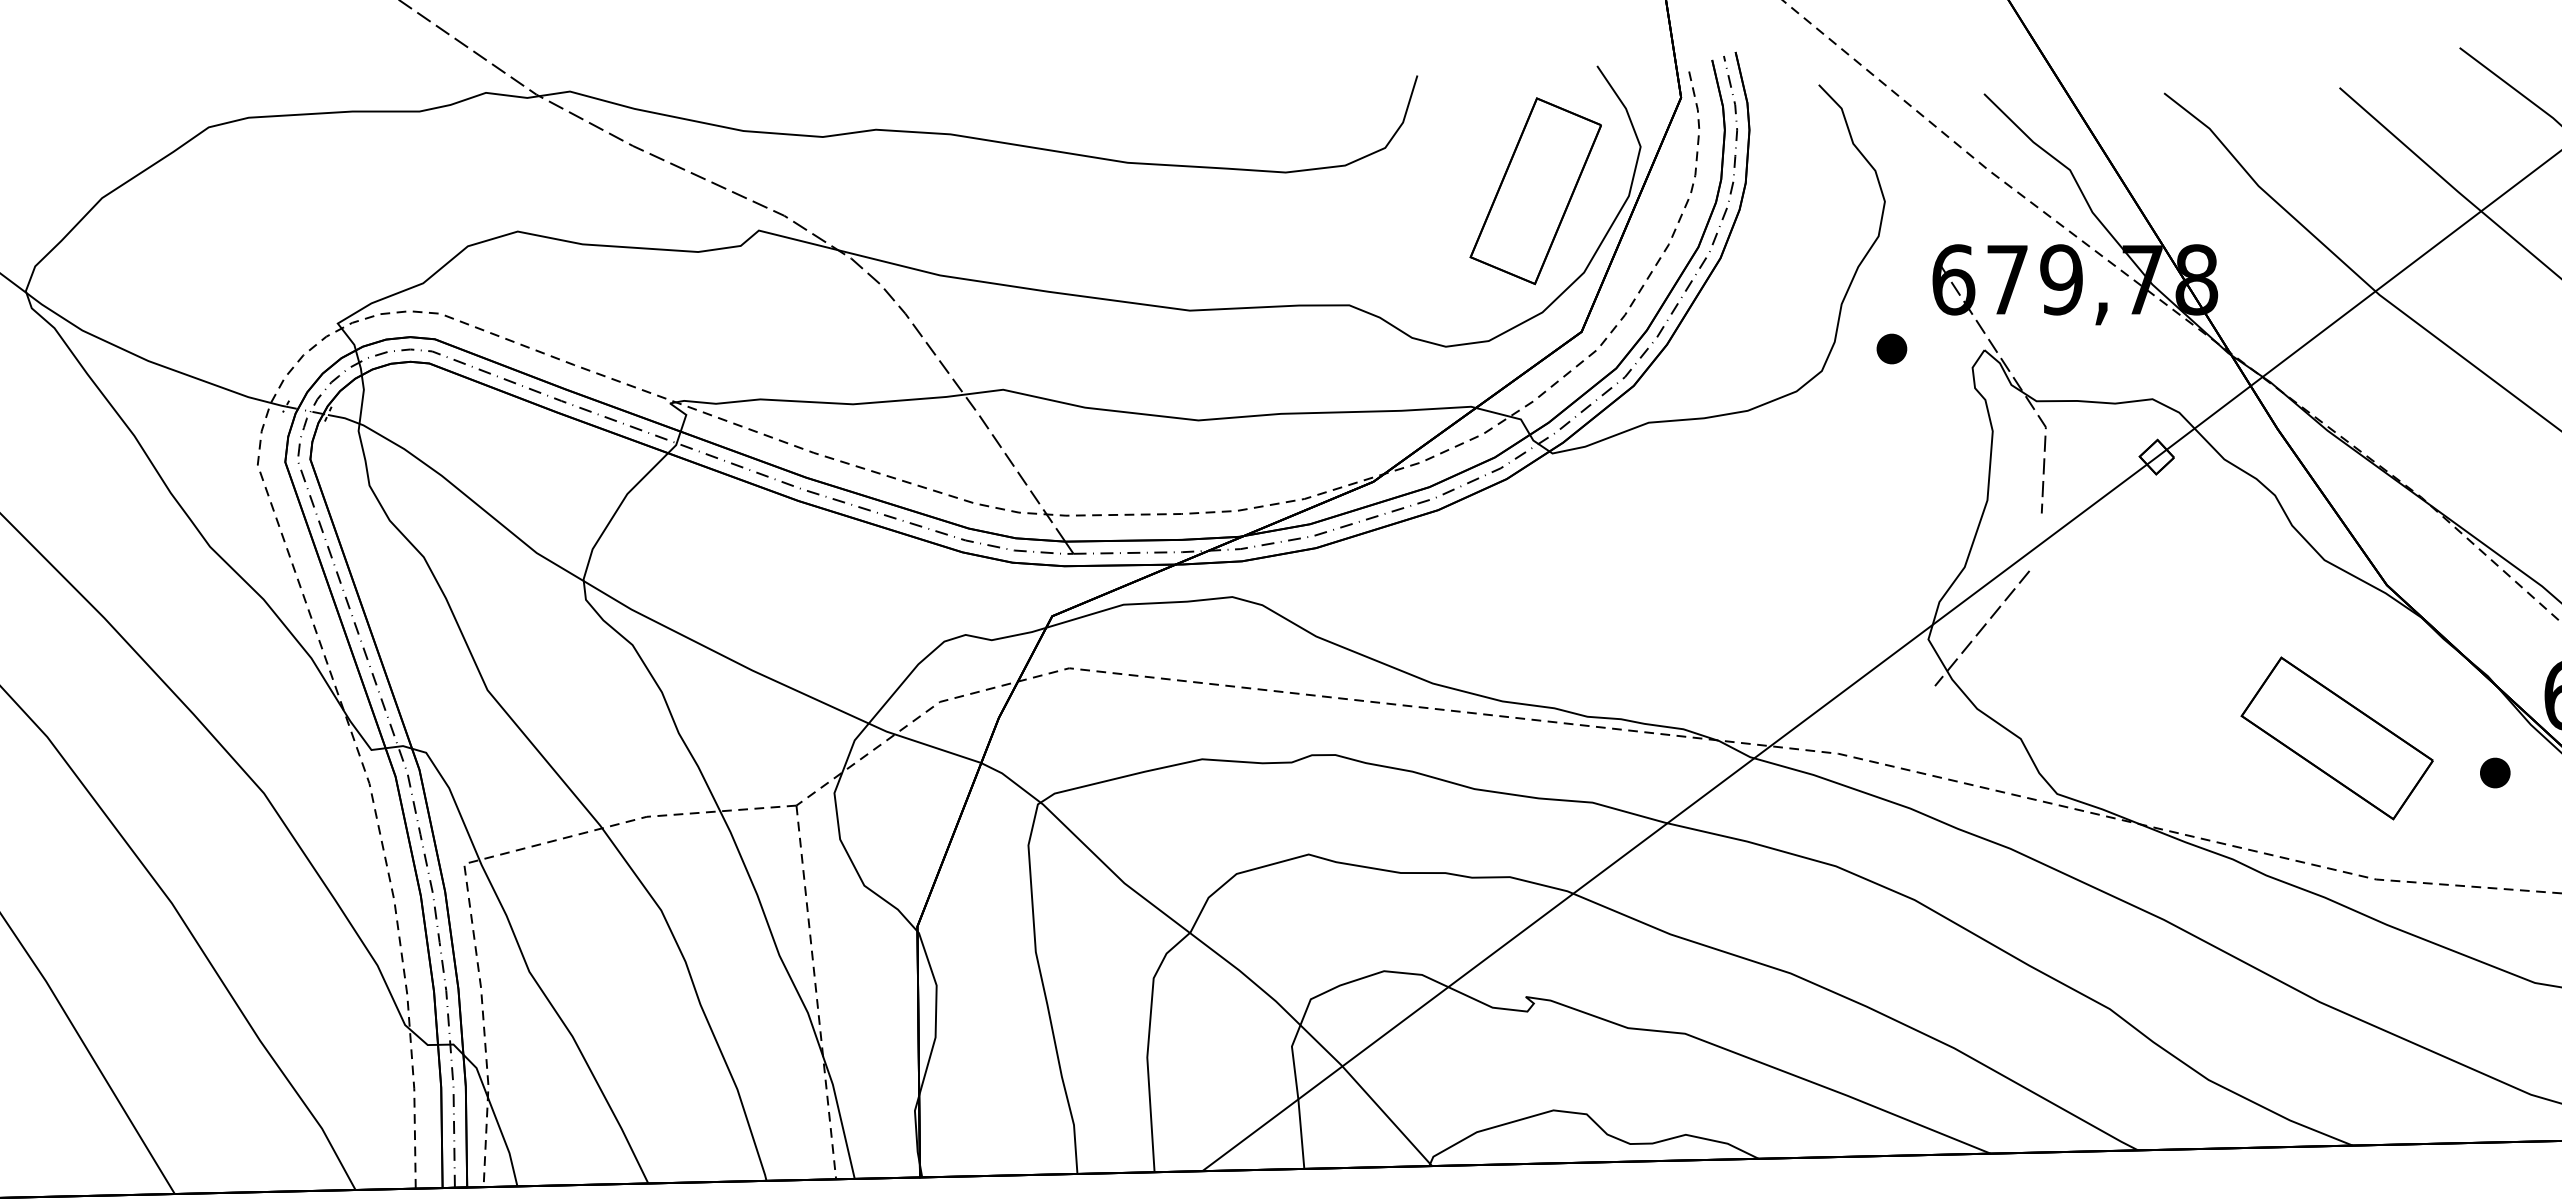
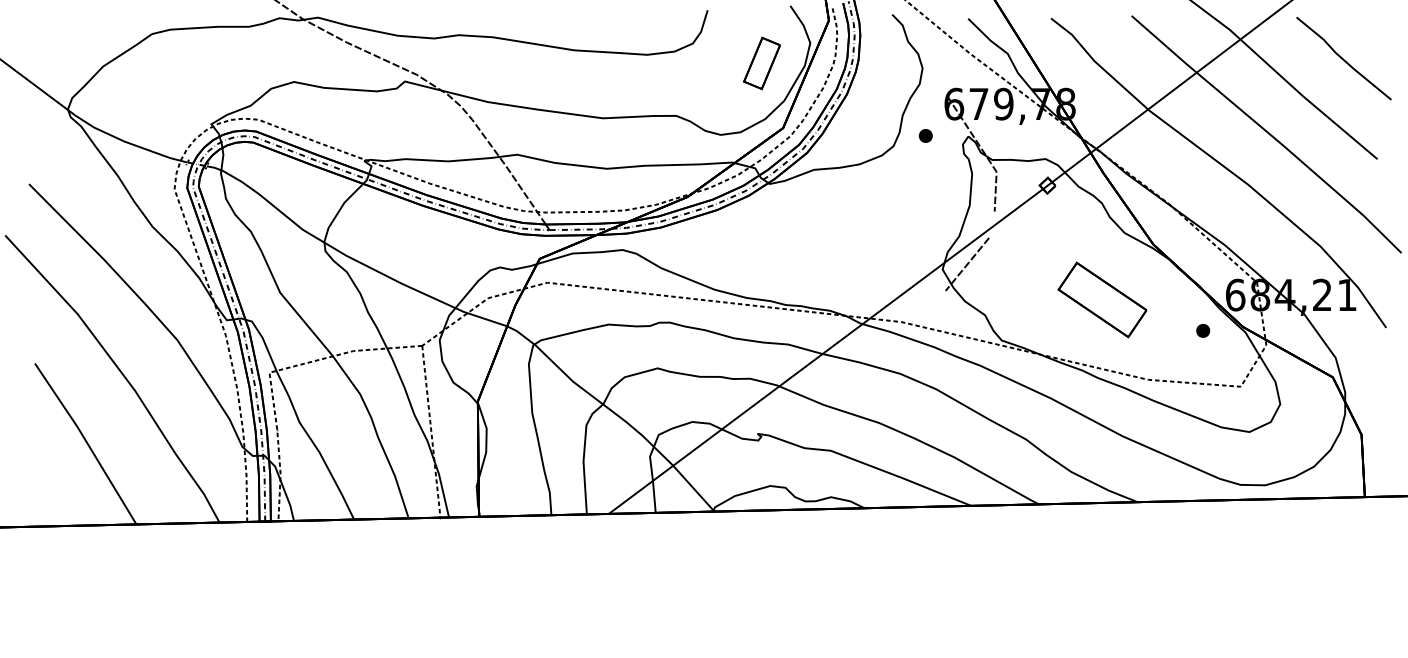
part: (1534, 191) -> (761, 63), size x0.6
part: (2337, 737) -> (1102, 299), moved

